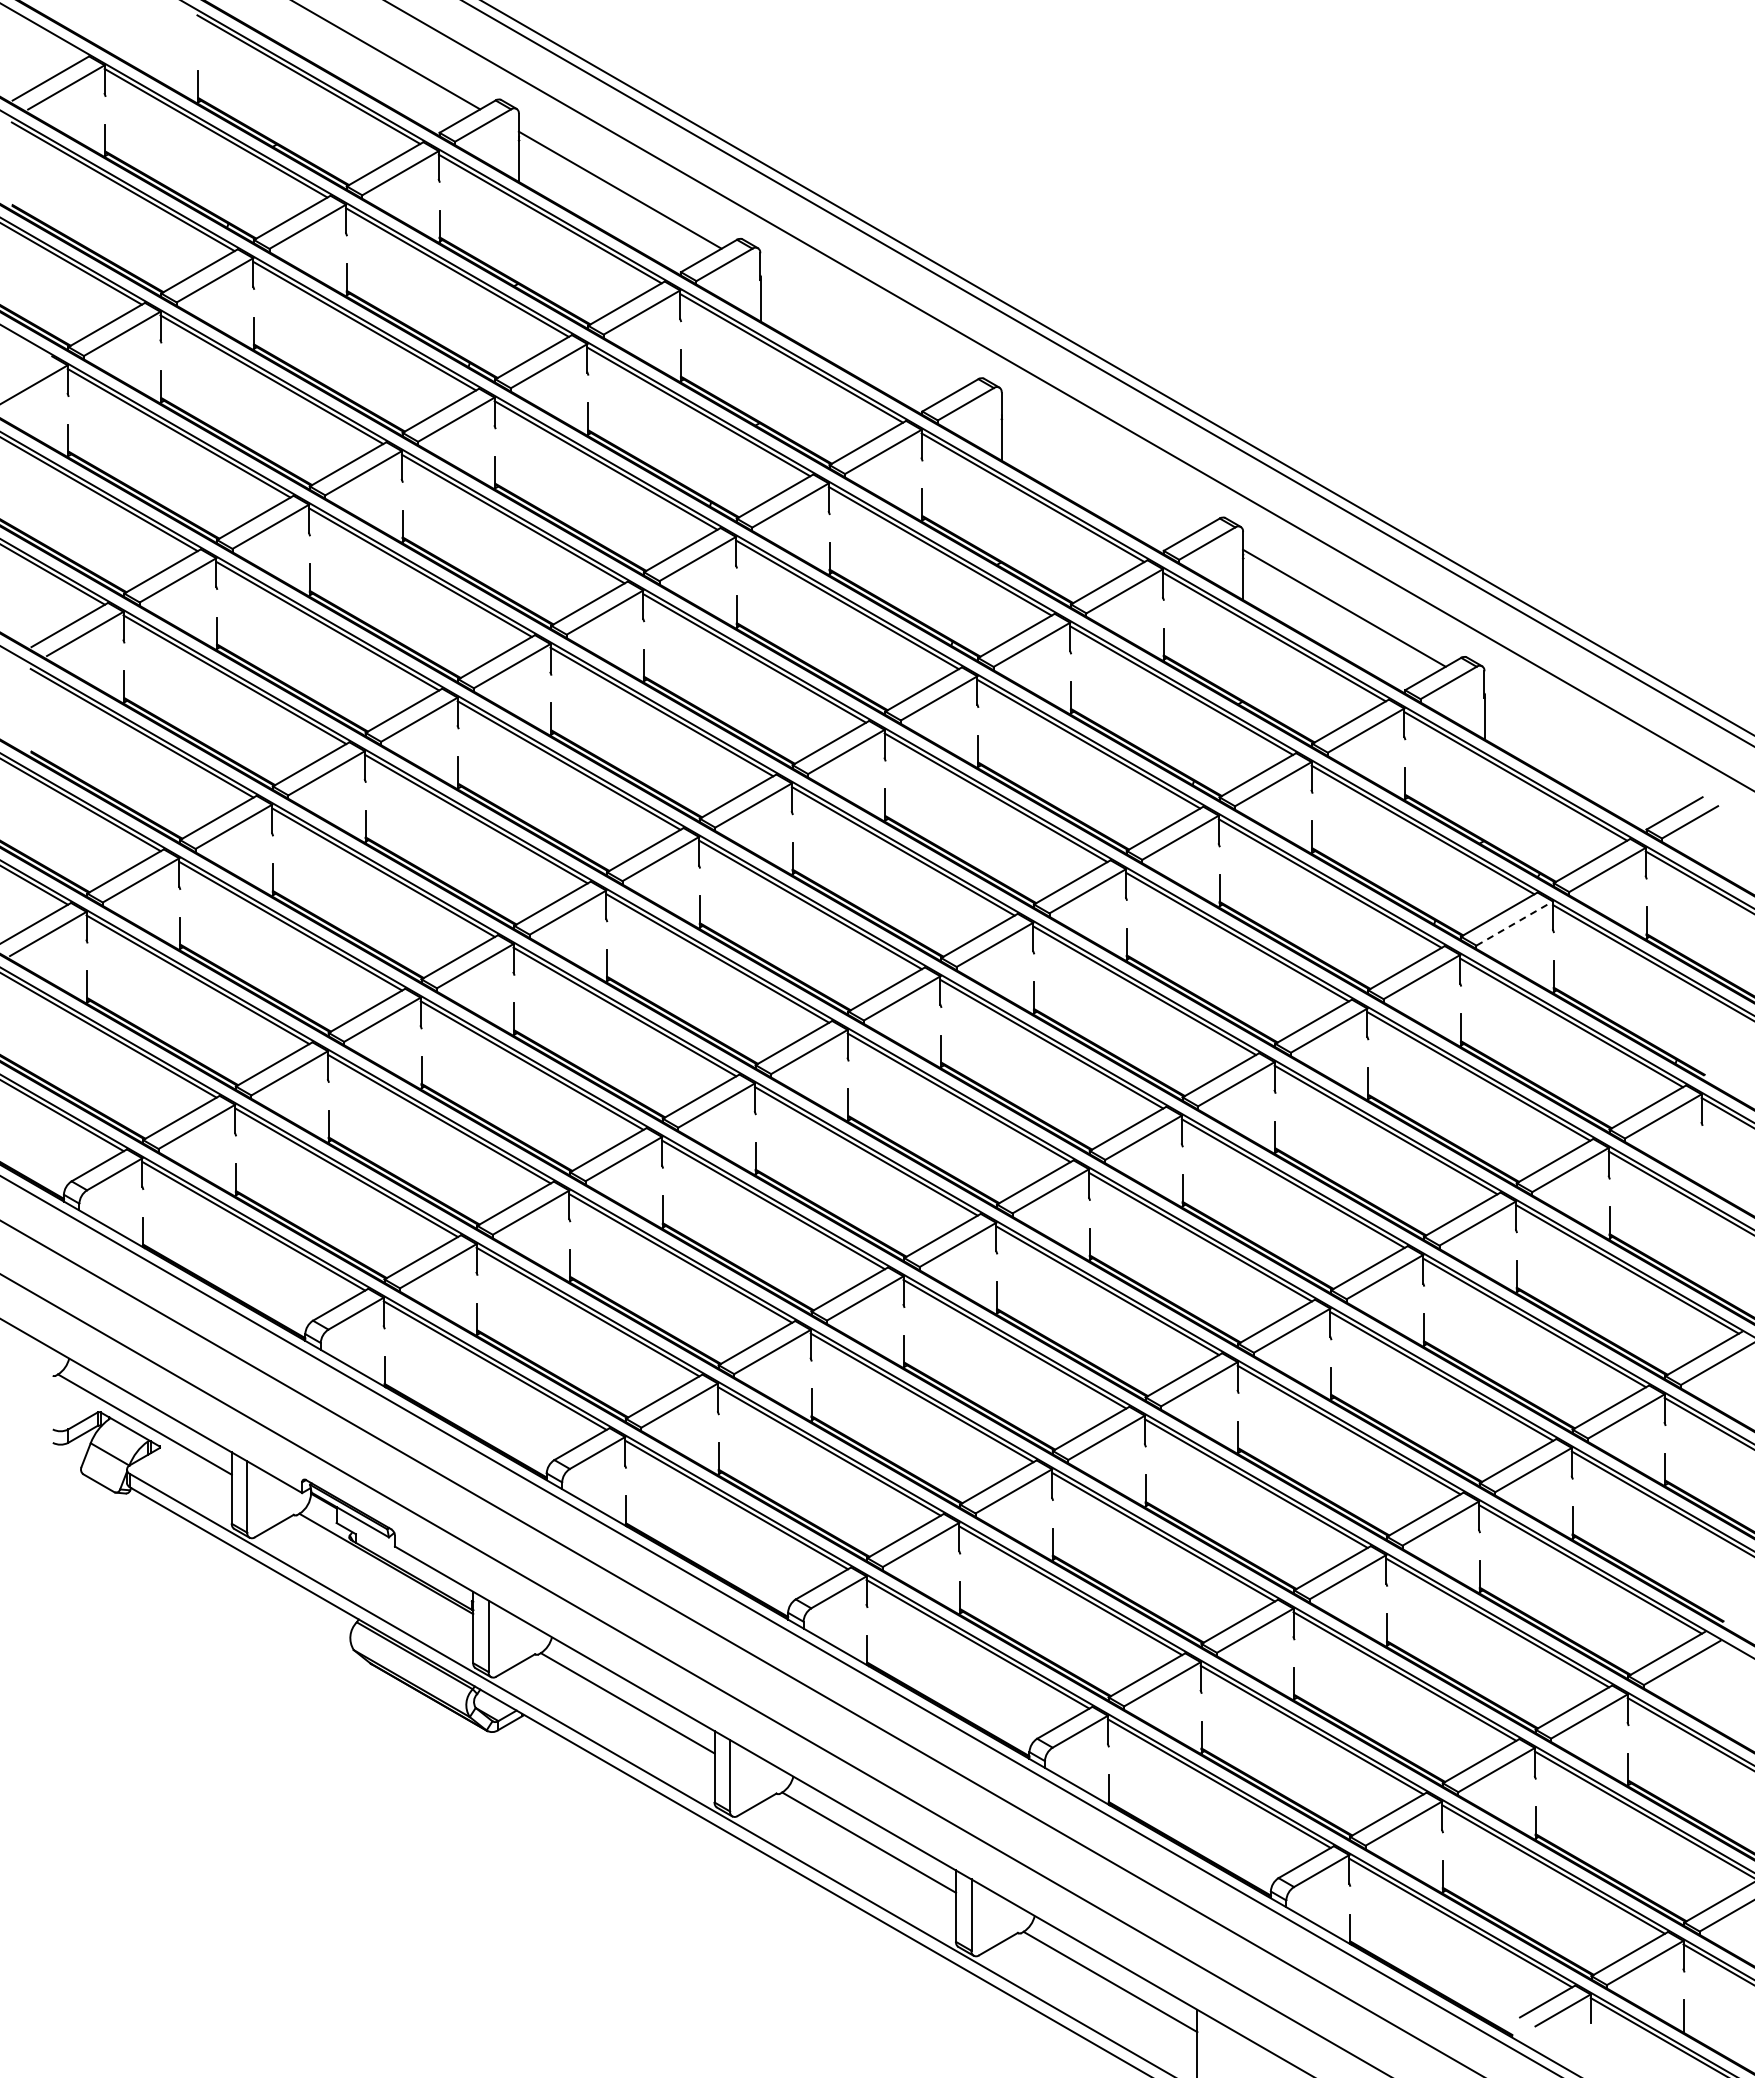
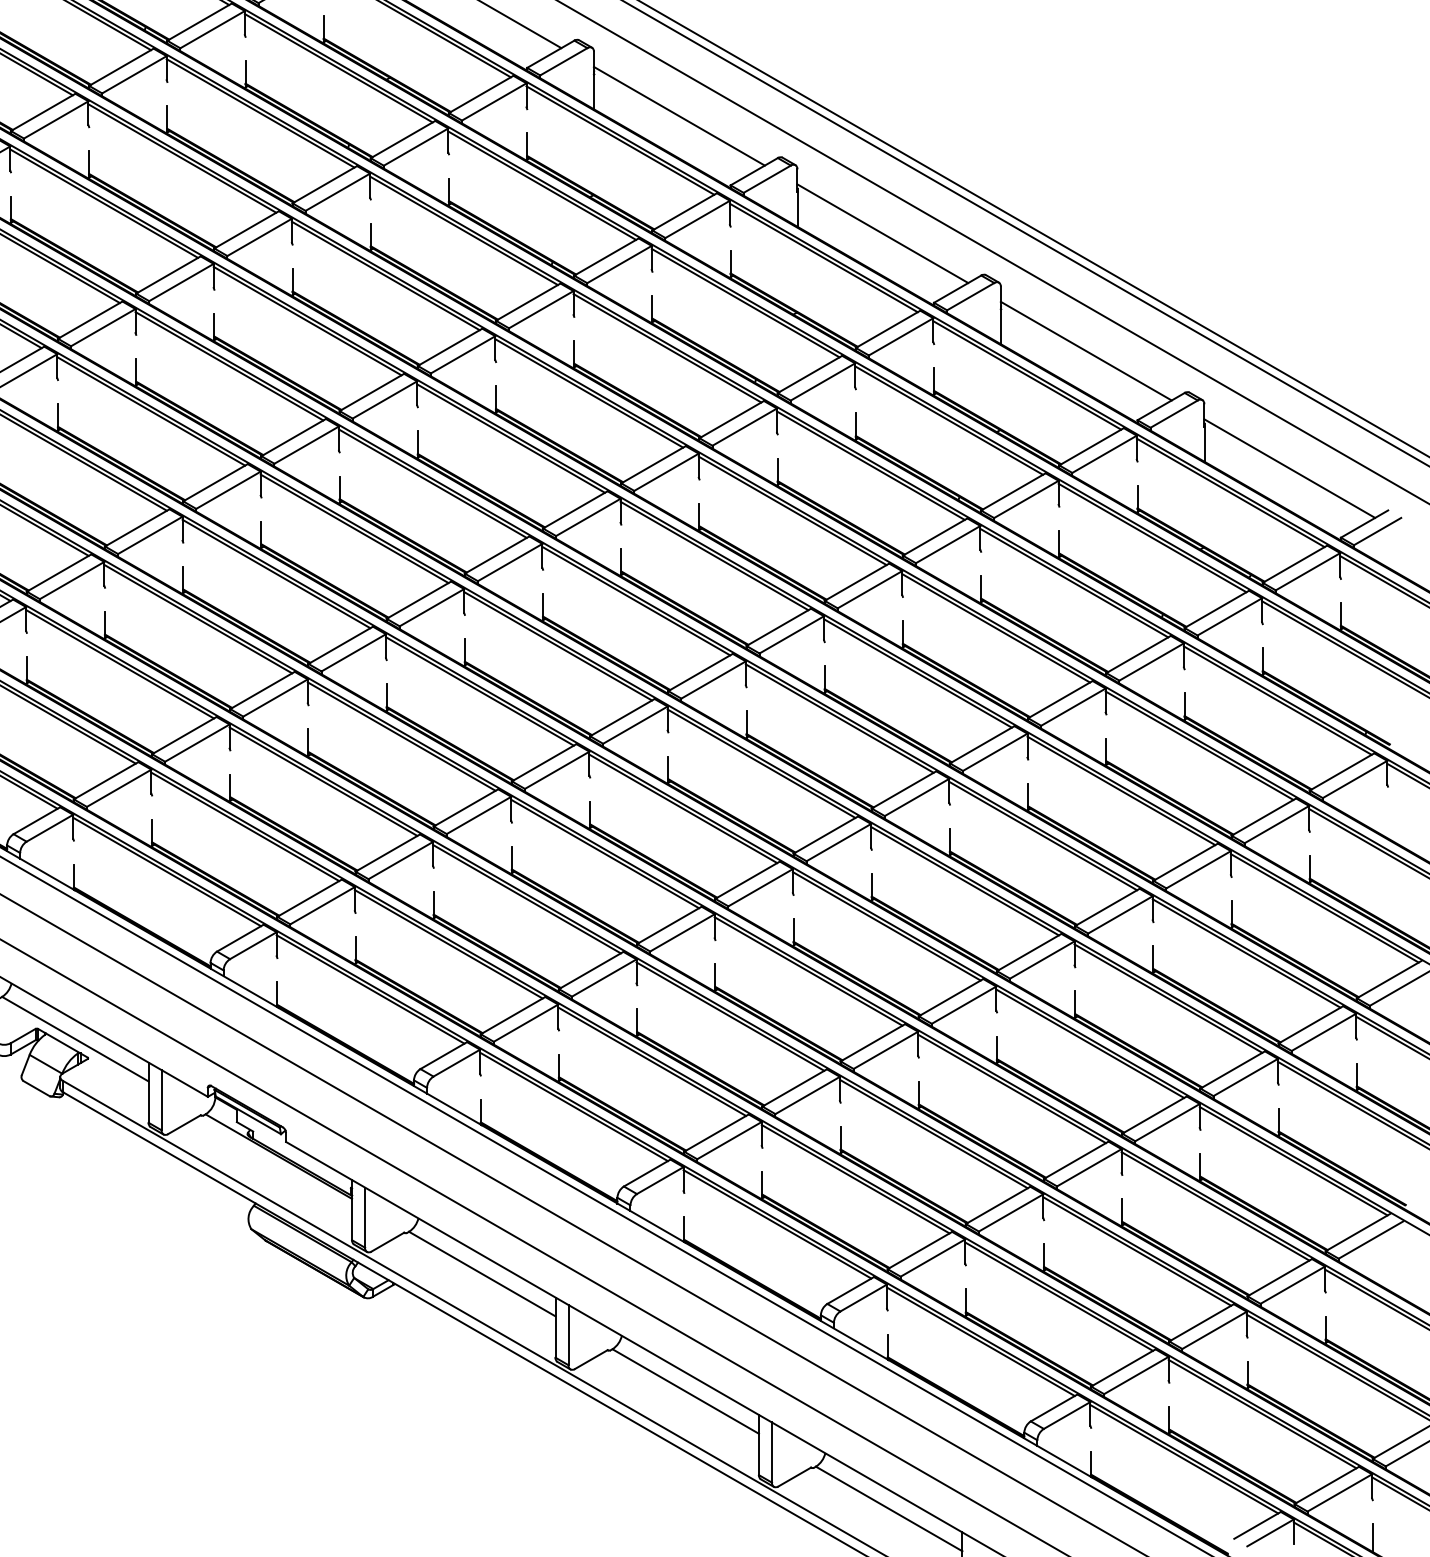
line: (861, 329) -> (679, 116), added
line: (1102, 468) -> (882, 233), added
line: (1585, 747) -> (1289, 468), added
line: (1515, 923) -> (1230, 616), dashed -> solid

